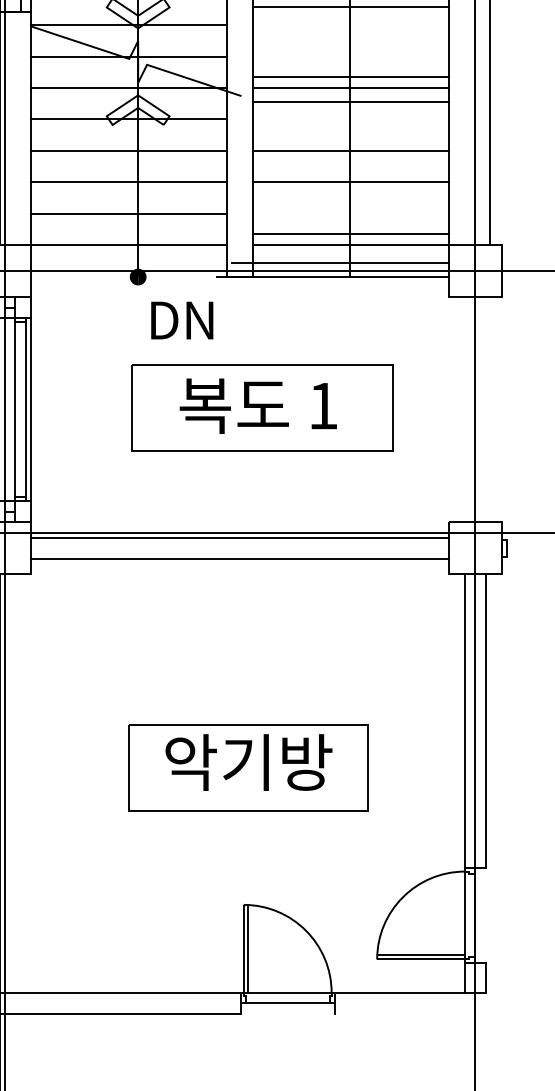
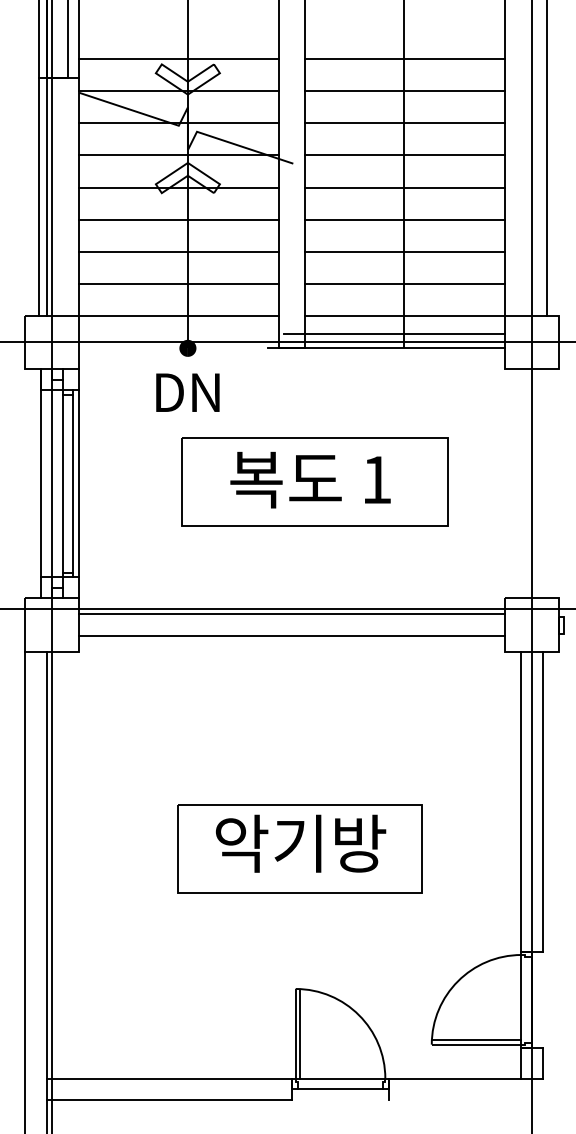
line: (351, 6) -> (405, 91), moved
line: (351, 77) -> (405, 123), moved
line: (351, 101) -> (405, 187), moved
line: (351, 234) -> (405, 283), moved
text: (181, 320) -> (187, 392), moved

